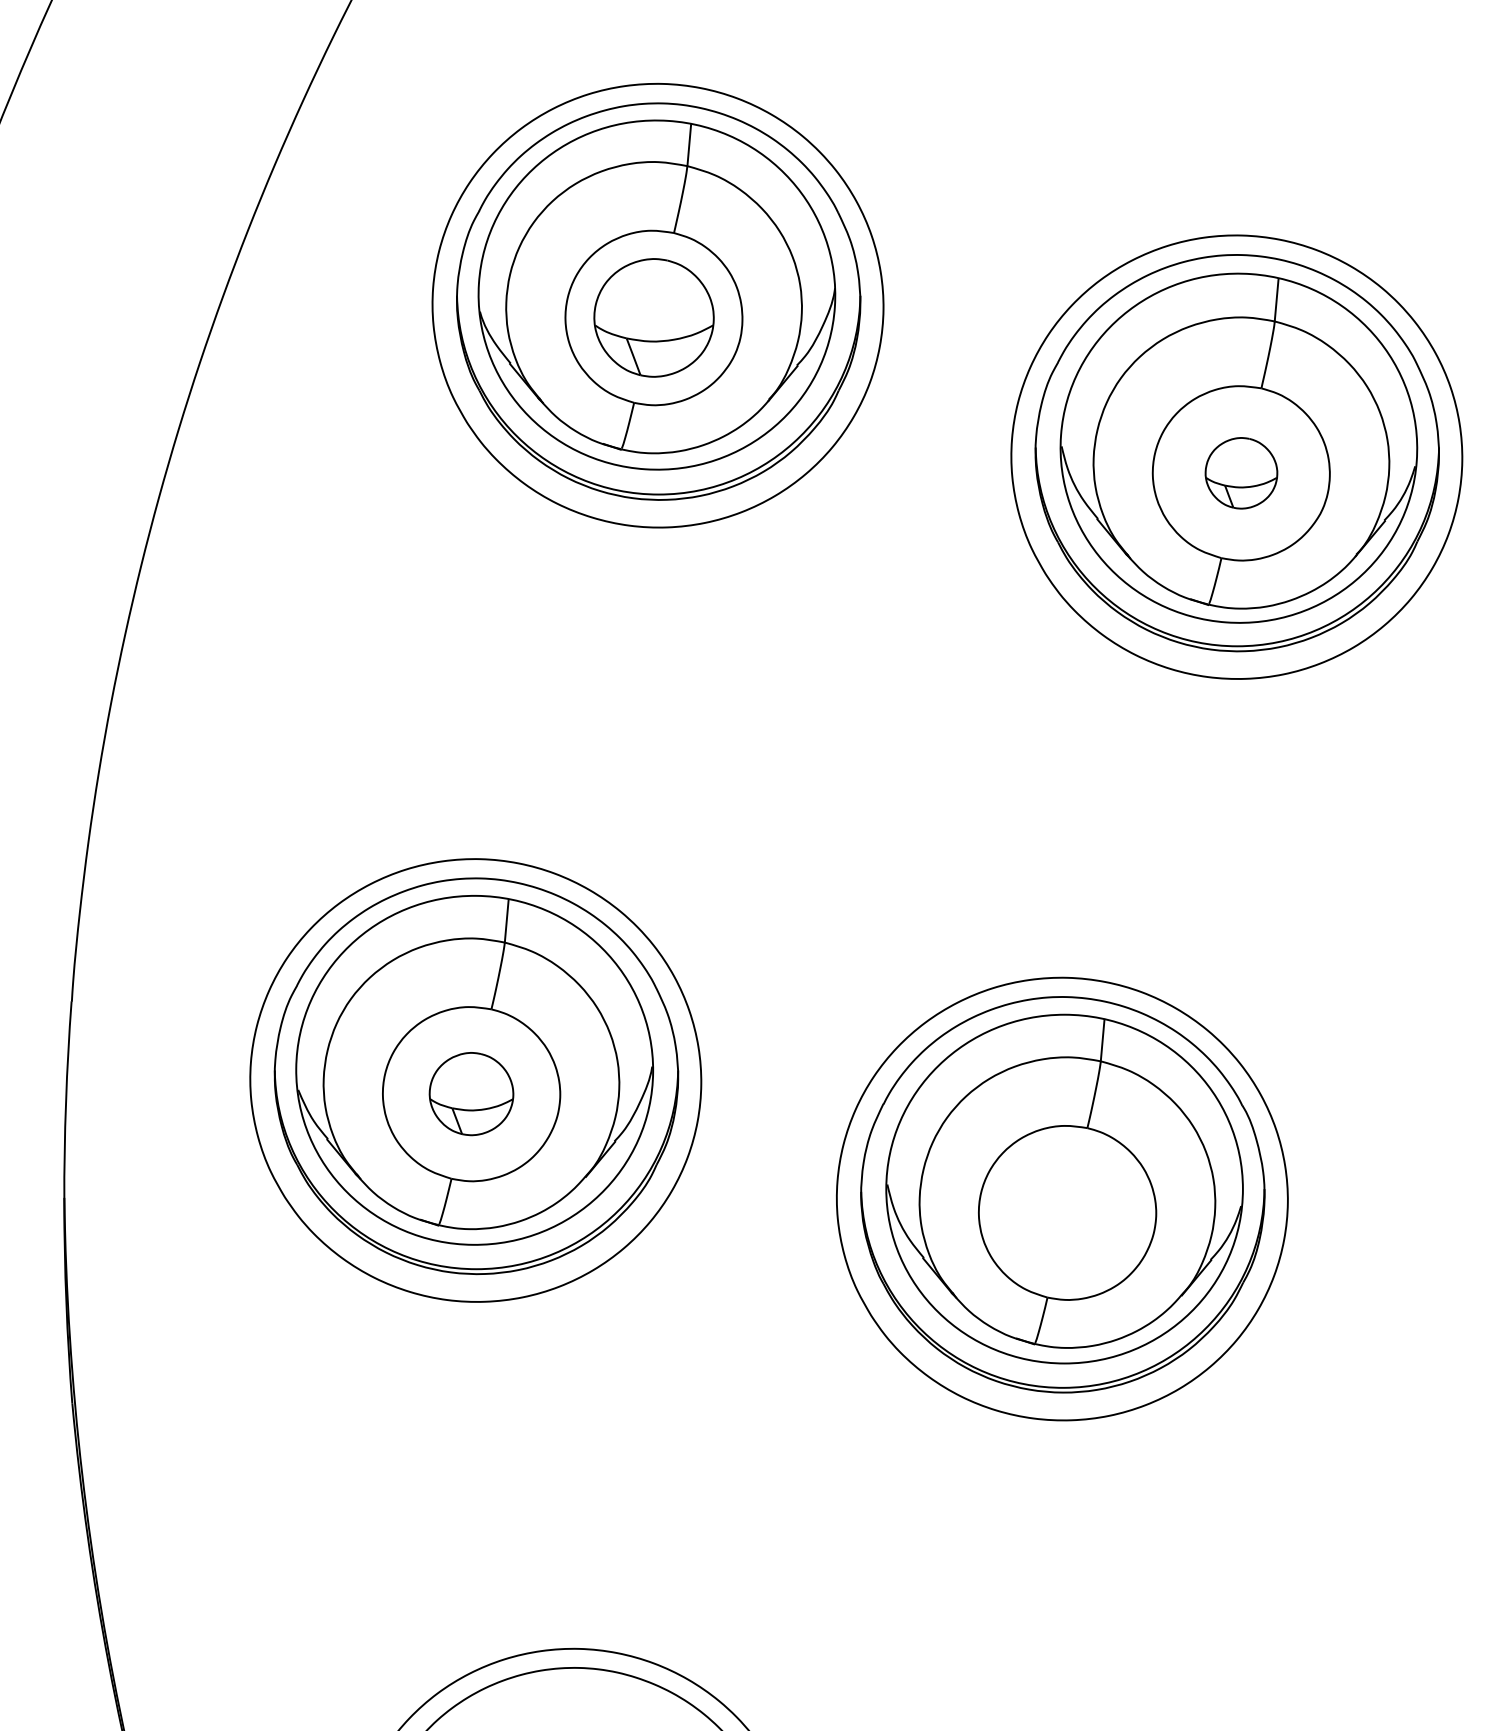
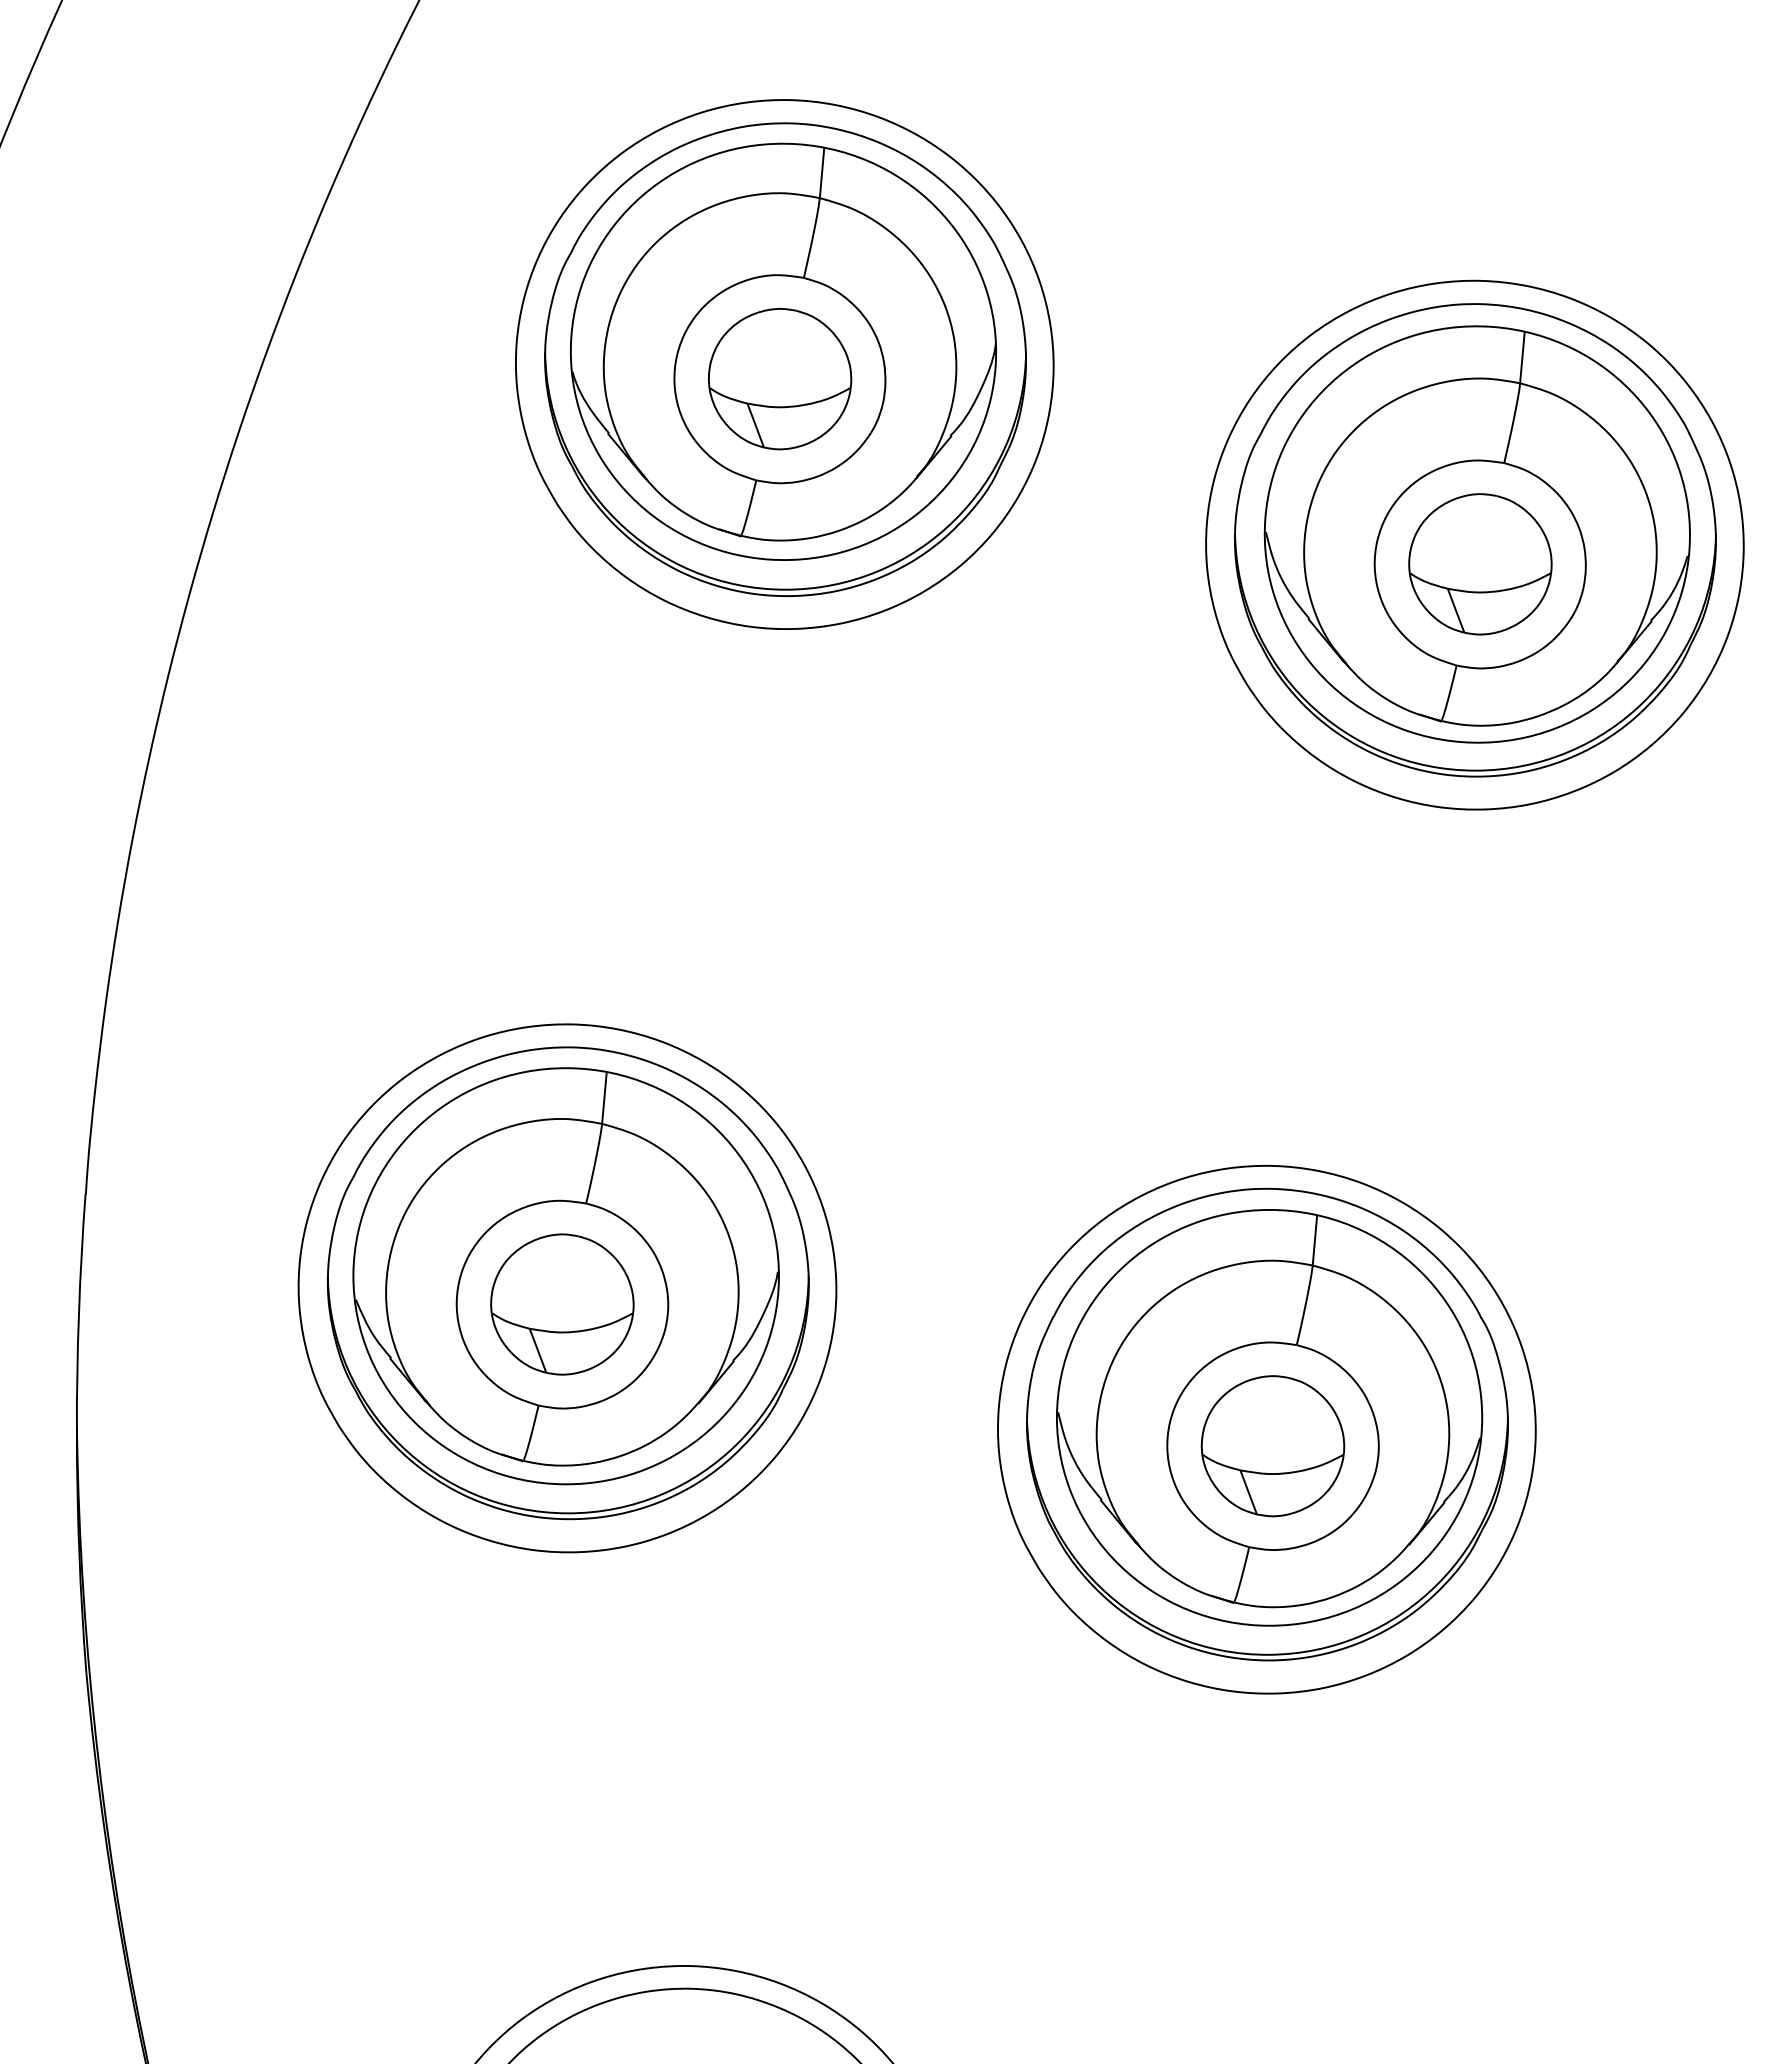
part: (1241, 473) -> (1480, 564), size x1.67
part: (471, 1094) -> (562, 1304), size x1.43
part: (1067, 1213) -> (1272, 1446), added

